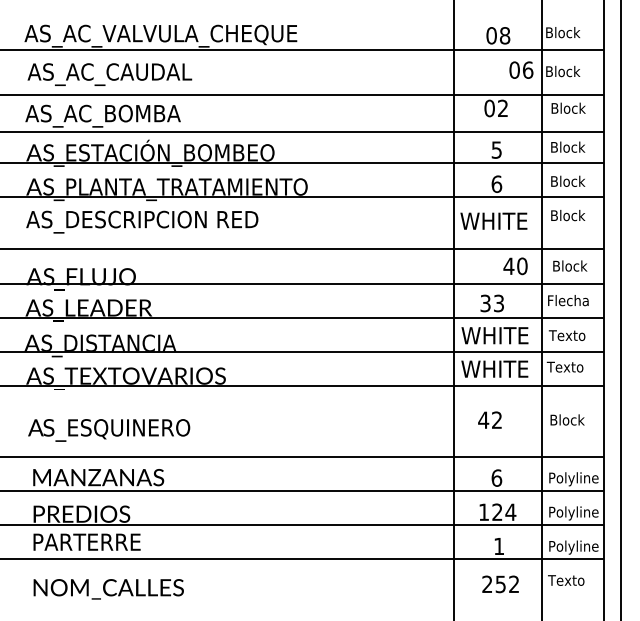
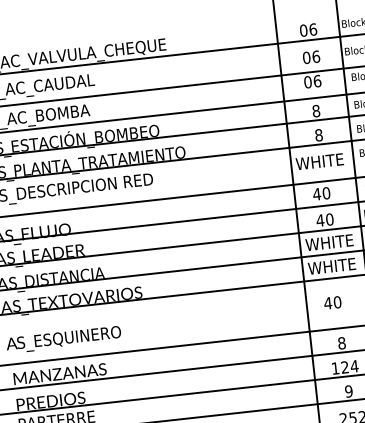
text: (504, 35) -> (312, 29), 08 -> 06
text: (521, 69) -> (311, 56), moved
text: (503, 108) -> (317, 81), 02 -> 06
text: (496, 149) -> (316, 110), 5 -> 8
text: (496, 183) -> (318, 134), 6 -> 8
text: (515, 266) -> (321, 193), moved
text: (492, 303) -> (325, 220), 33 -> 40
text: (496, 419) -> (337, 301), 42 -> 40
text: (496, 477) -> (341, 342), 6 -> 8
text: (498, 546) -> (348, 391), 1 -> 9

